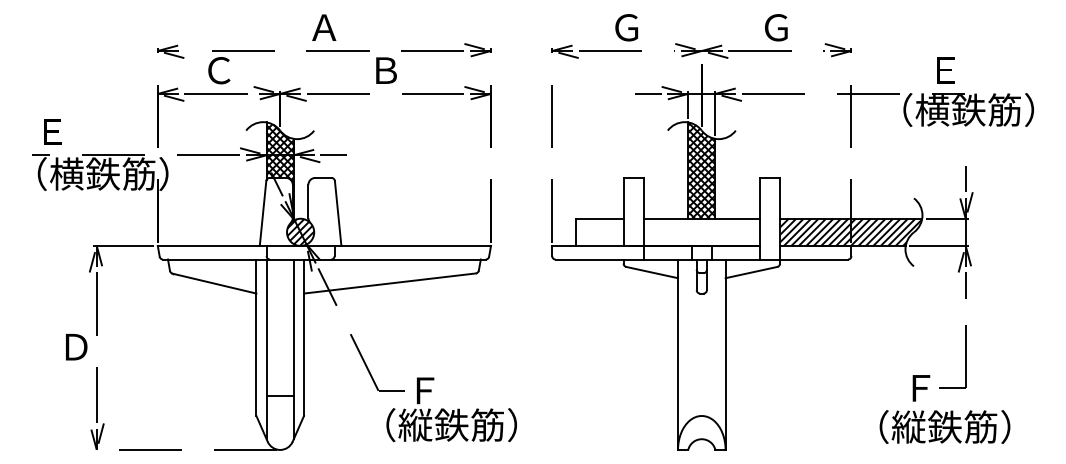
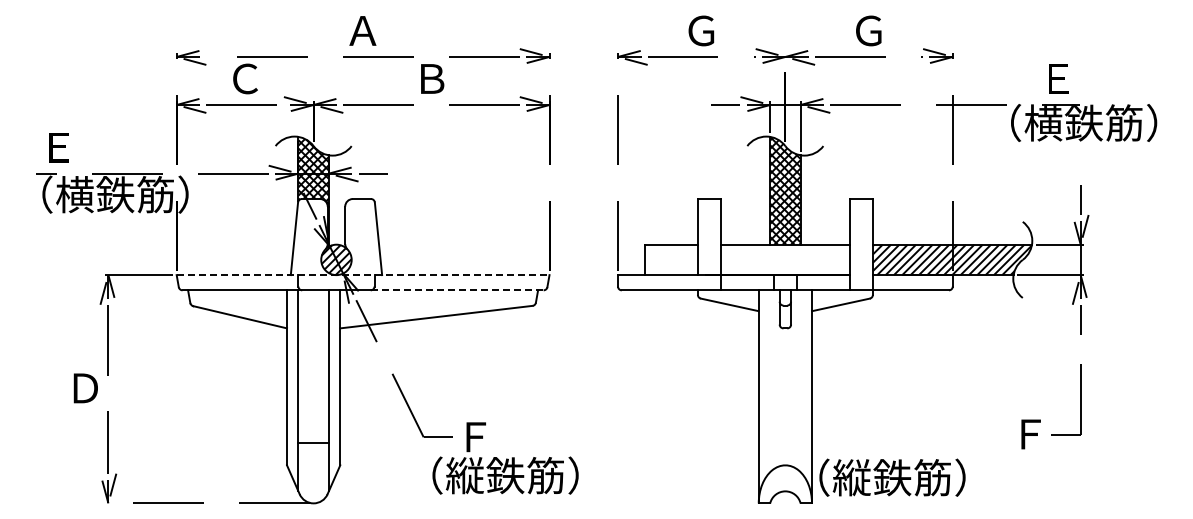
line: (324, 246) -> (363, 275), solid -> dashed
line: (408, 259) -> (457, 290), solid -> dashed
text: (944, 426) -> (892, 477), moved

